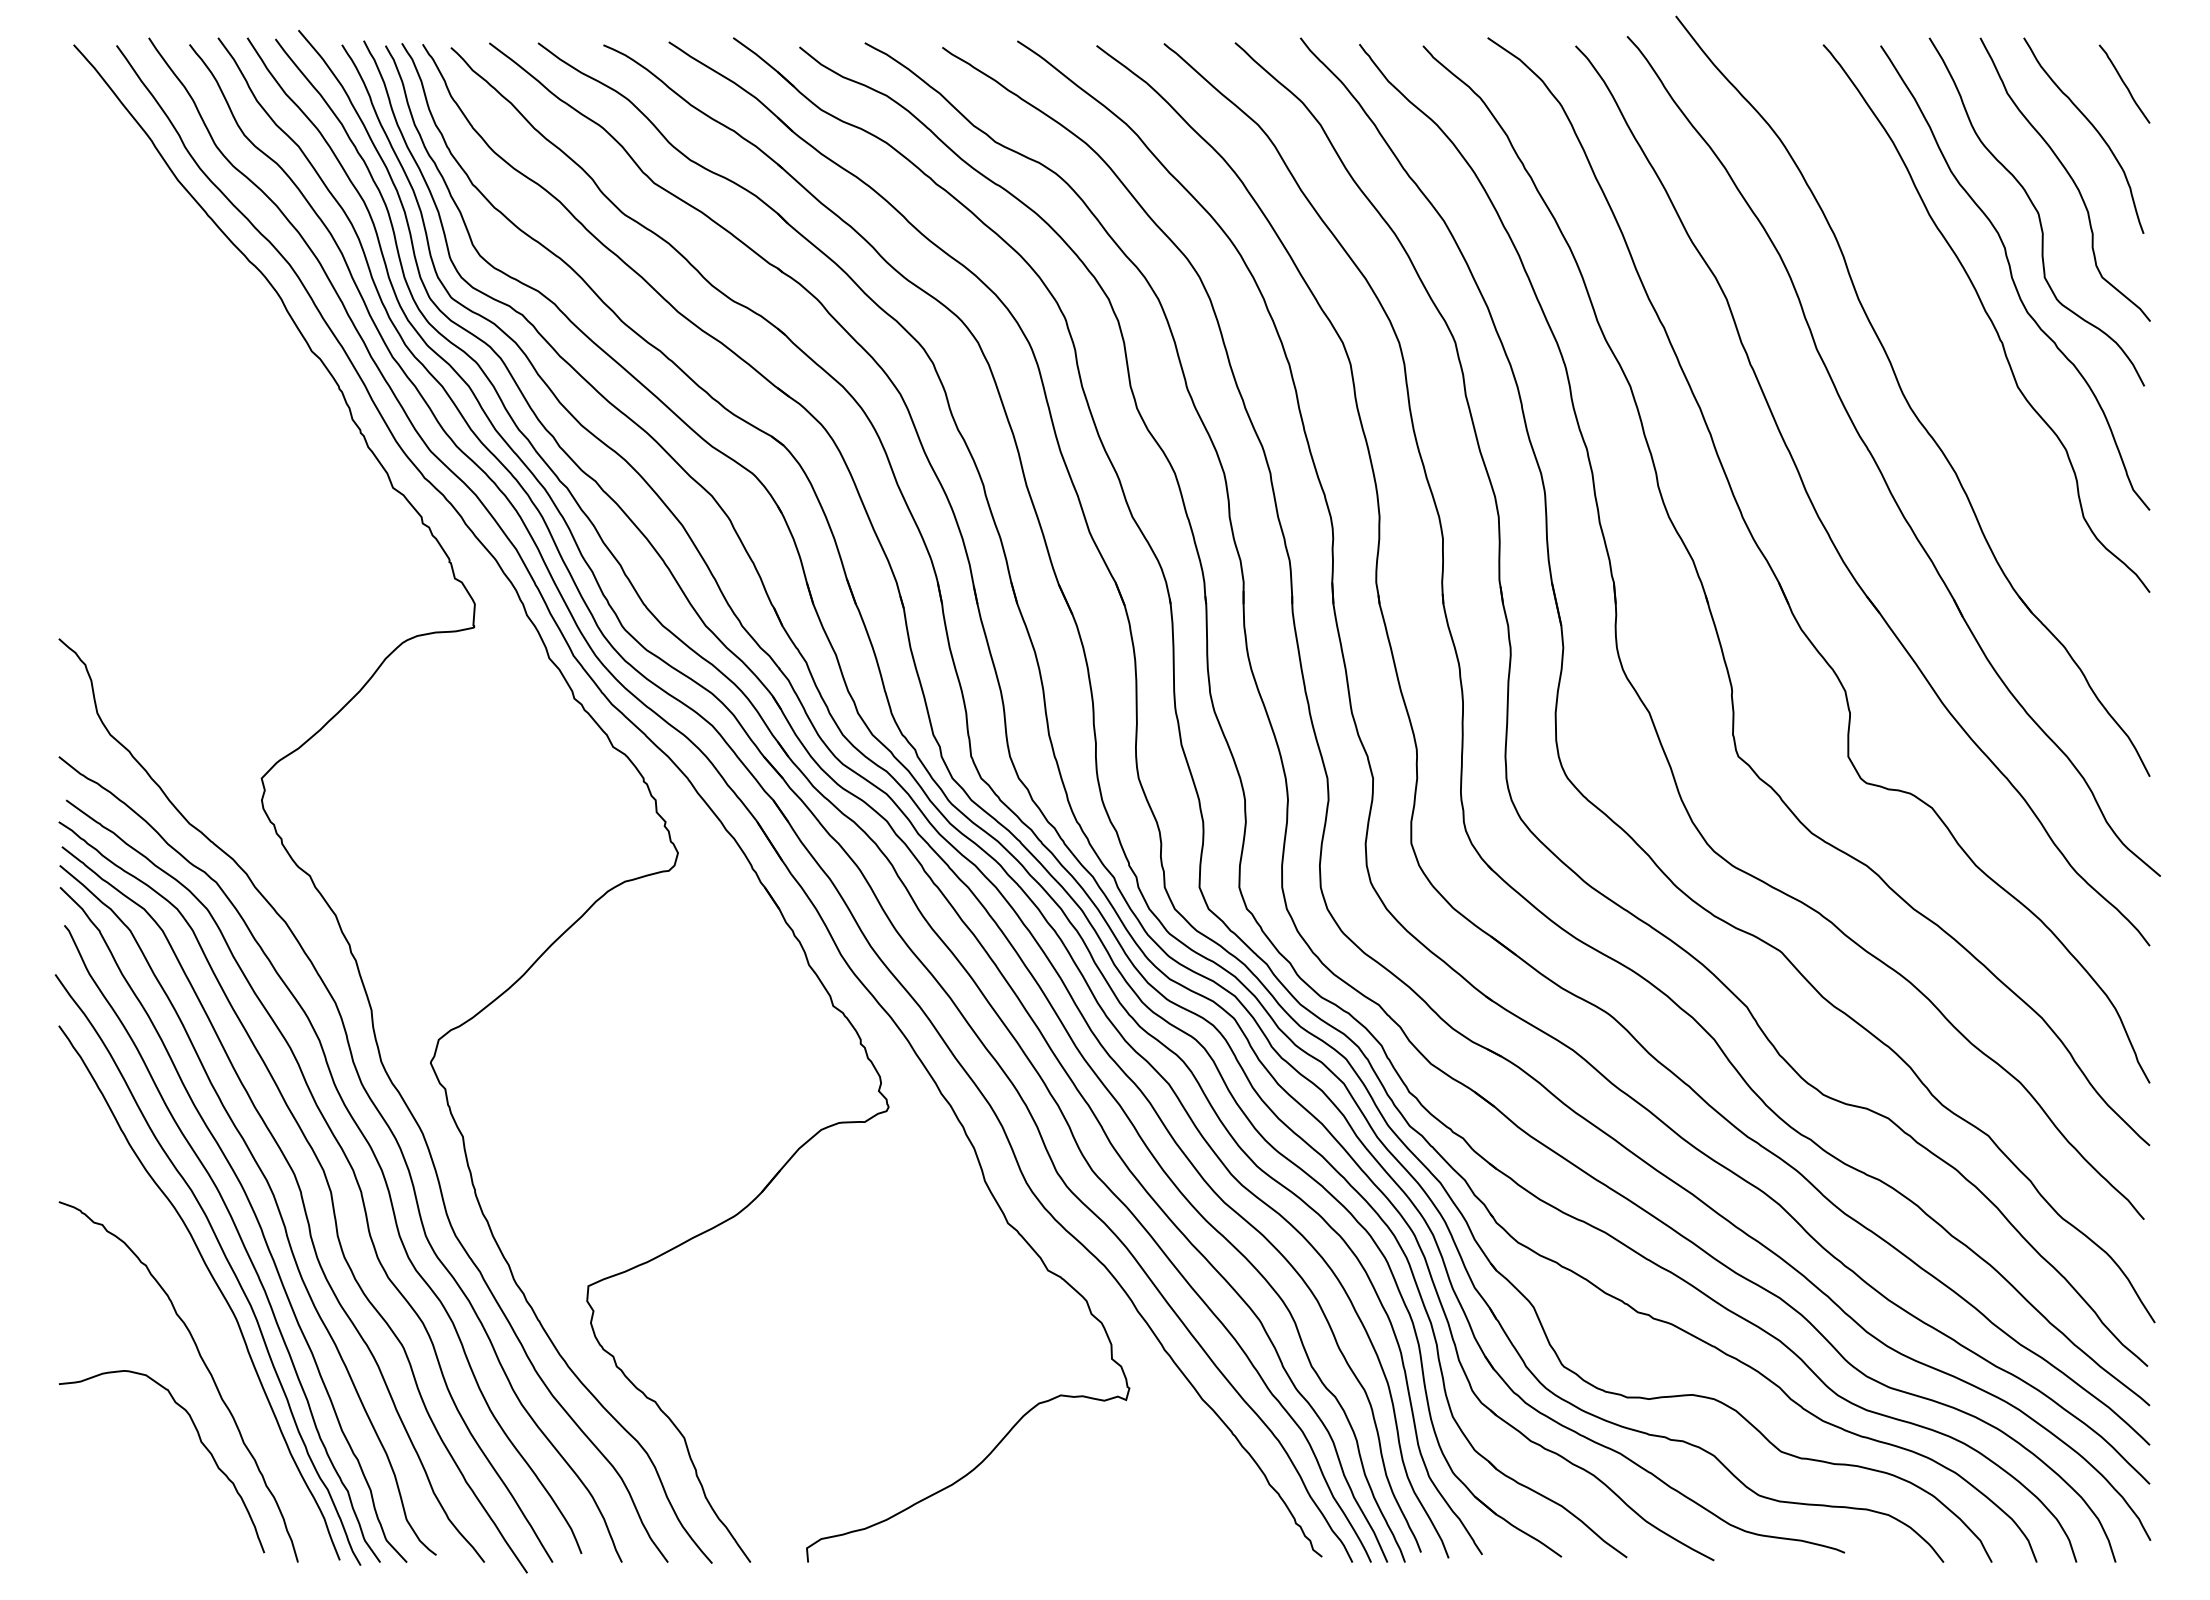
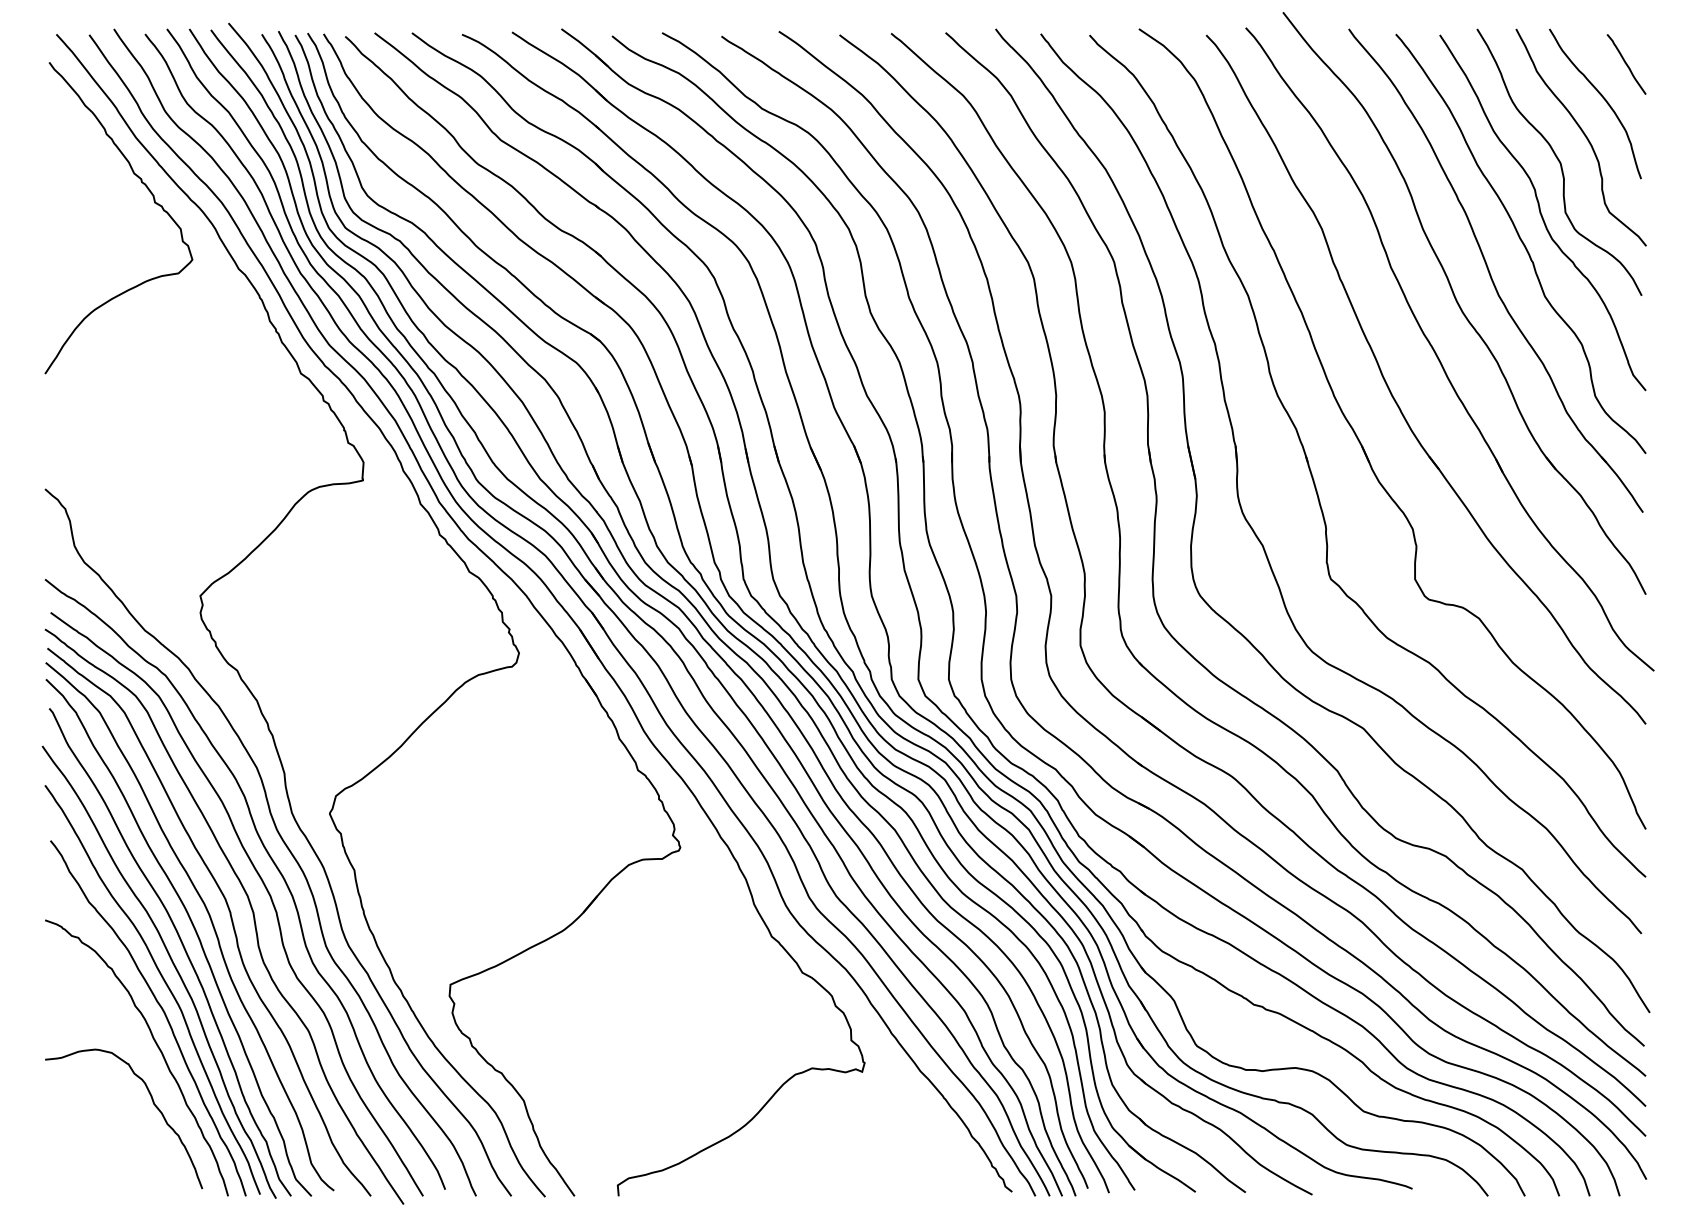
curve: (201, 264) -> (154, 202), added
part: (1946, 355) -> (1490, 272), added
curve: (210, 1317) -> (161, 1008), added

